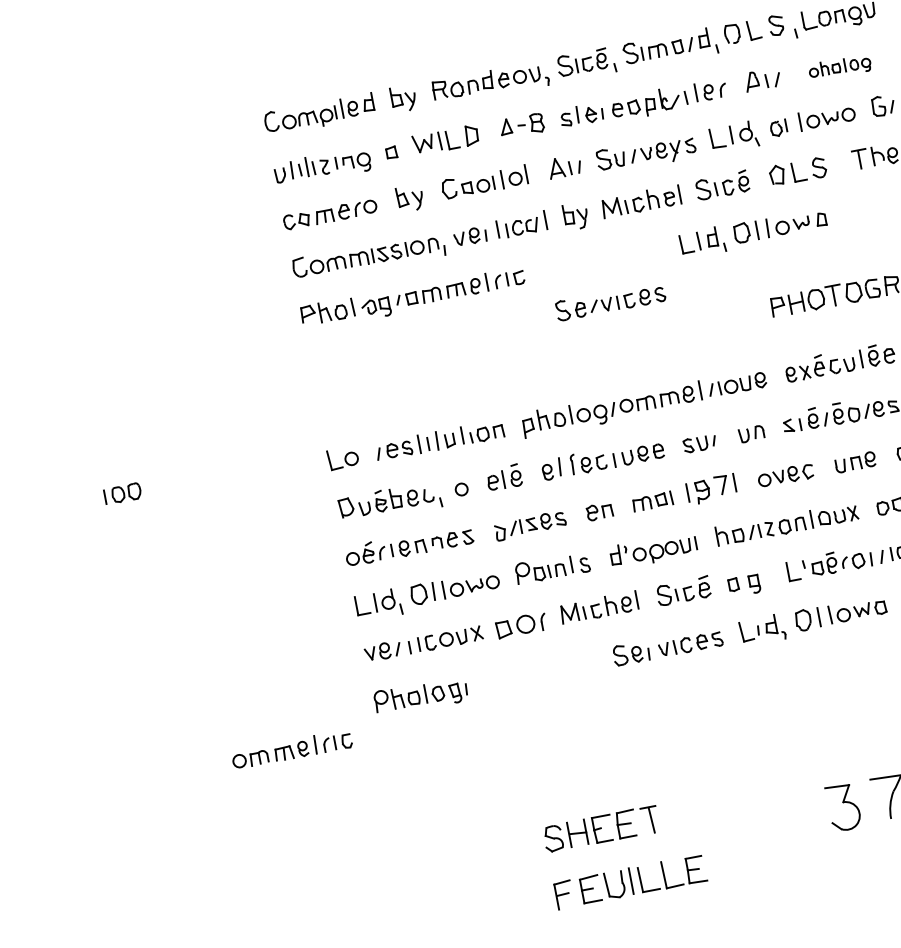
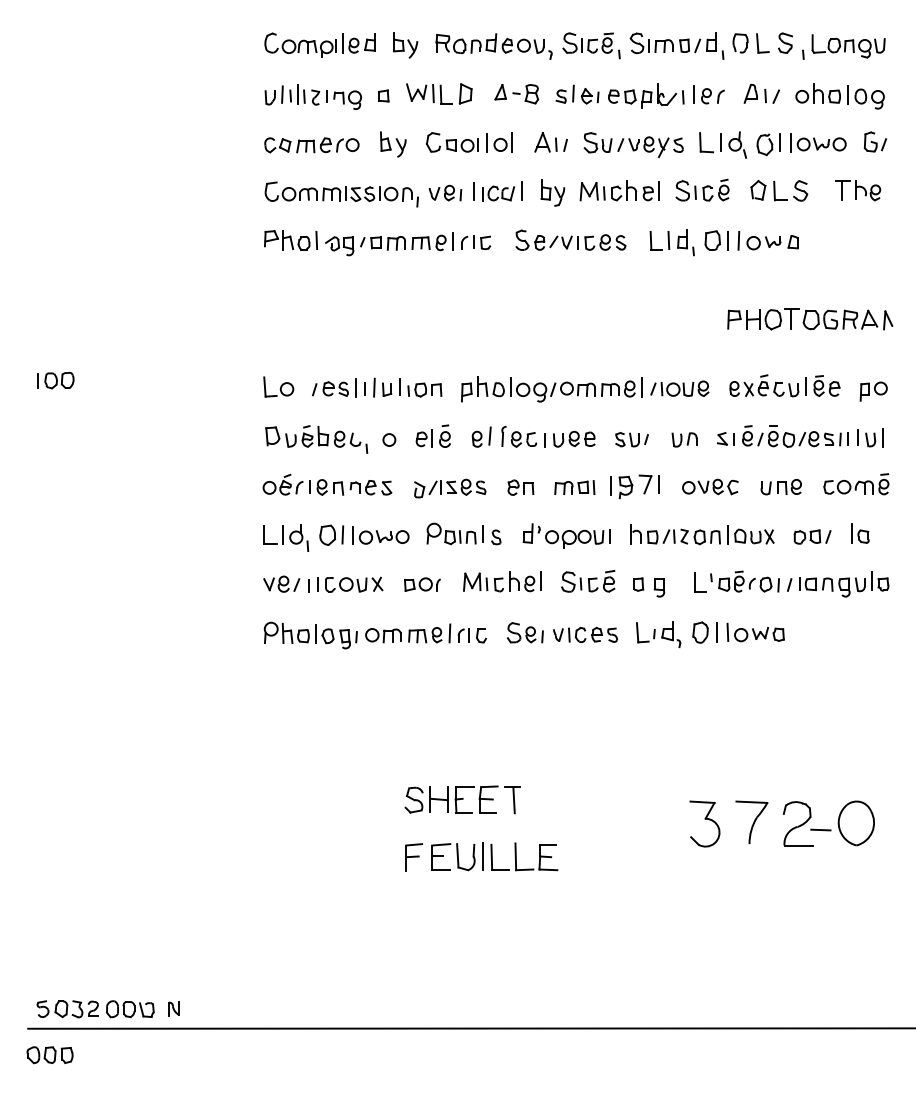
part: (839, 67) -> (839, 96), size x1.43
part: (778, 128) -> (768, 144), size x1.43
part: (610, 300) -> (570, 239), moved
part: (521, 625) -> (422, 584), size x0.71
part: (291, 749) -> (425, 633), moved

